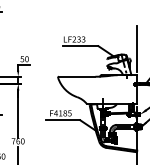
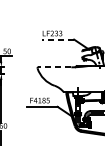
line: (80, 46) -> (57, 39), solid -> dashed
line: (76, 76) -> (54, 67), solid -> dashed

